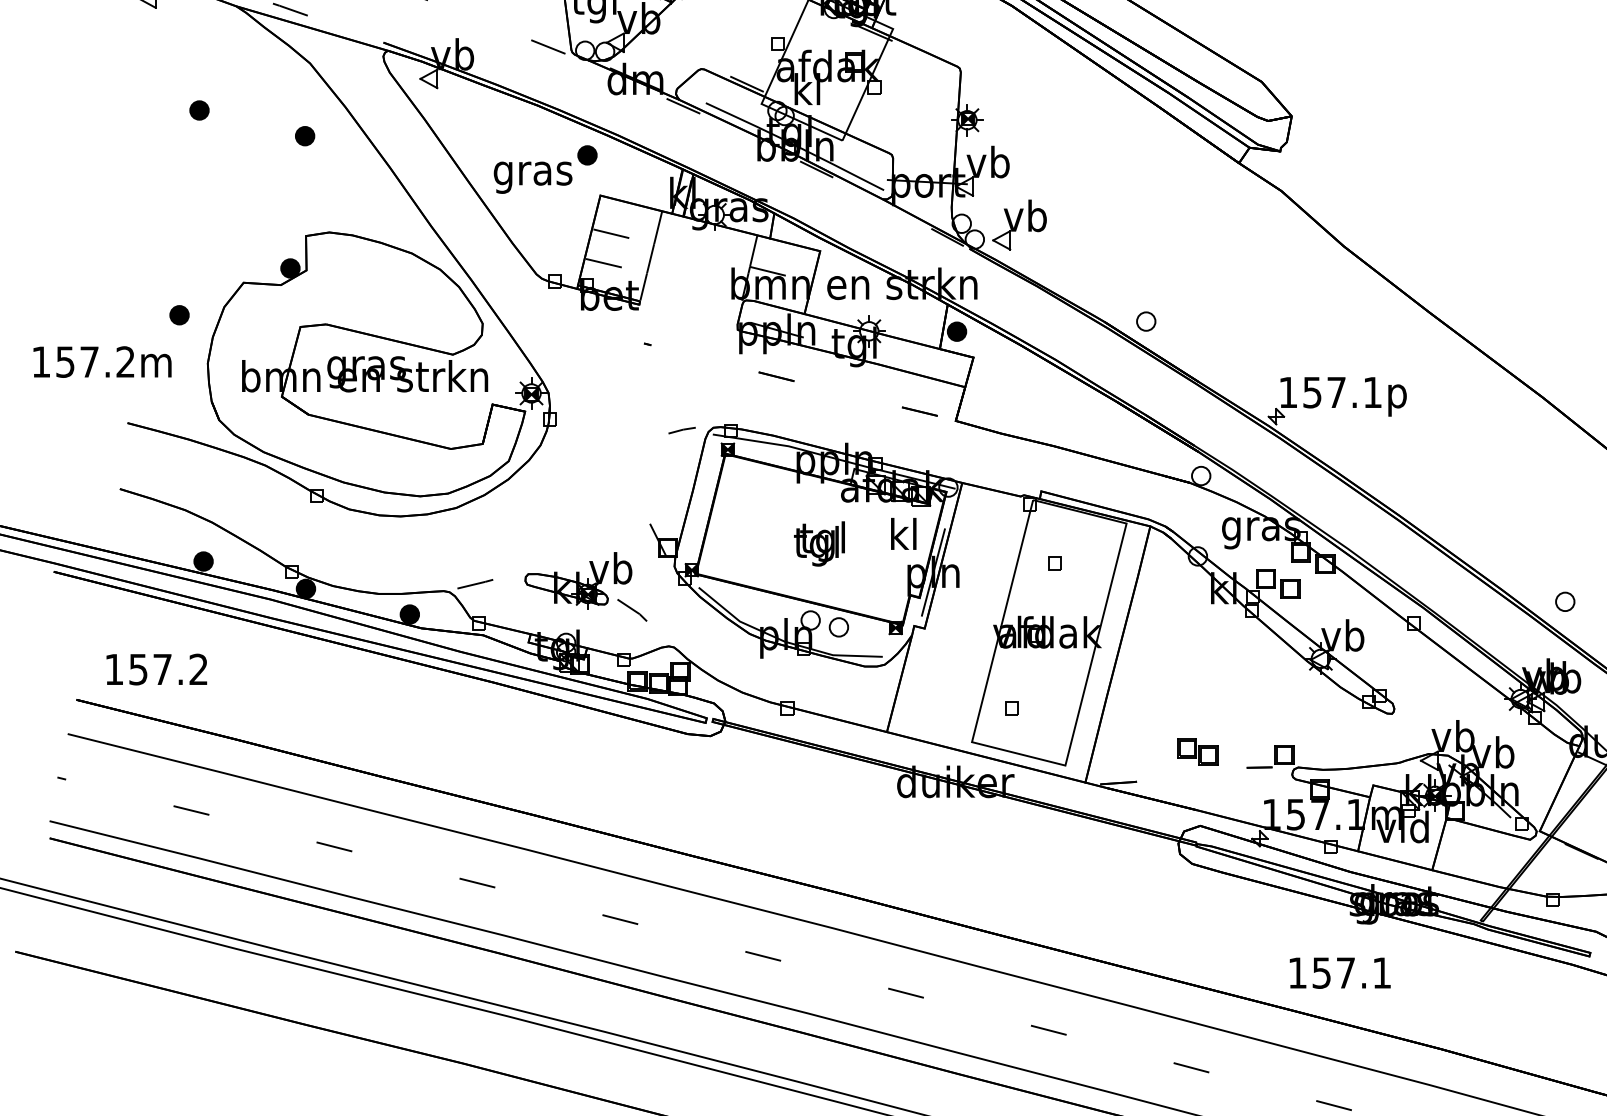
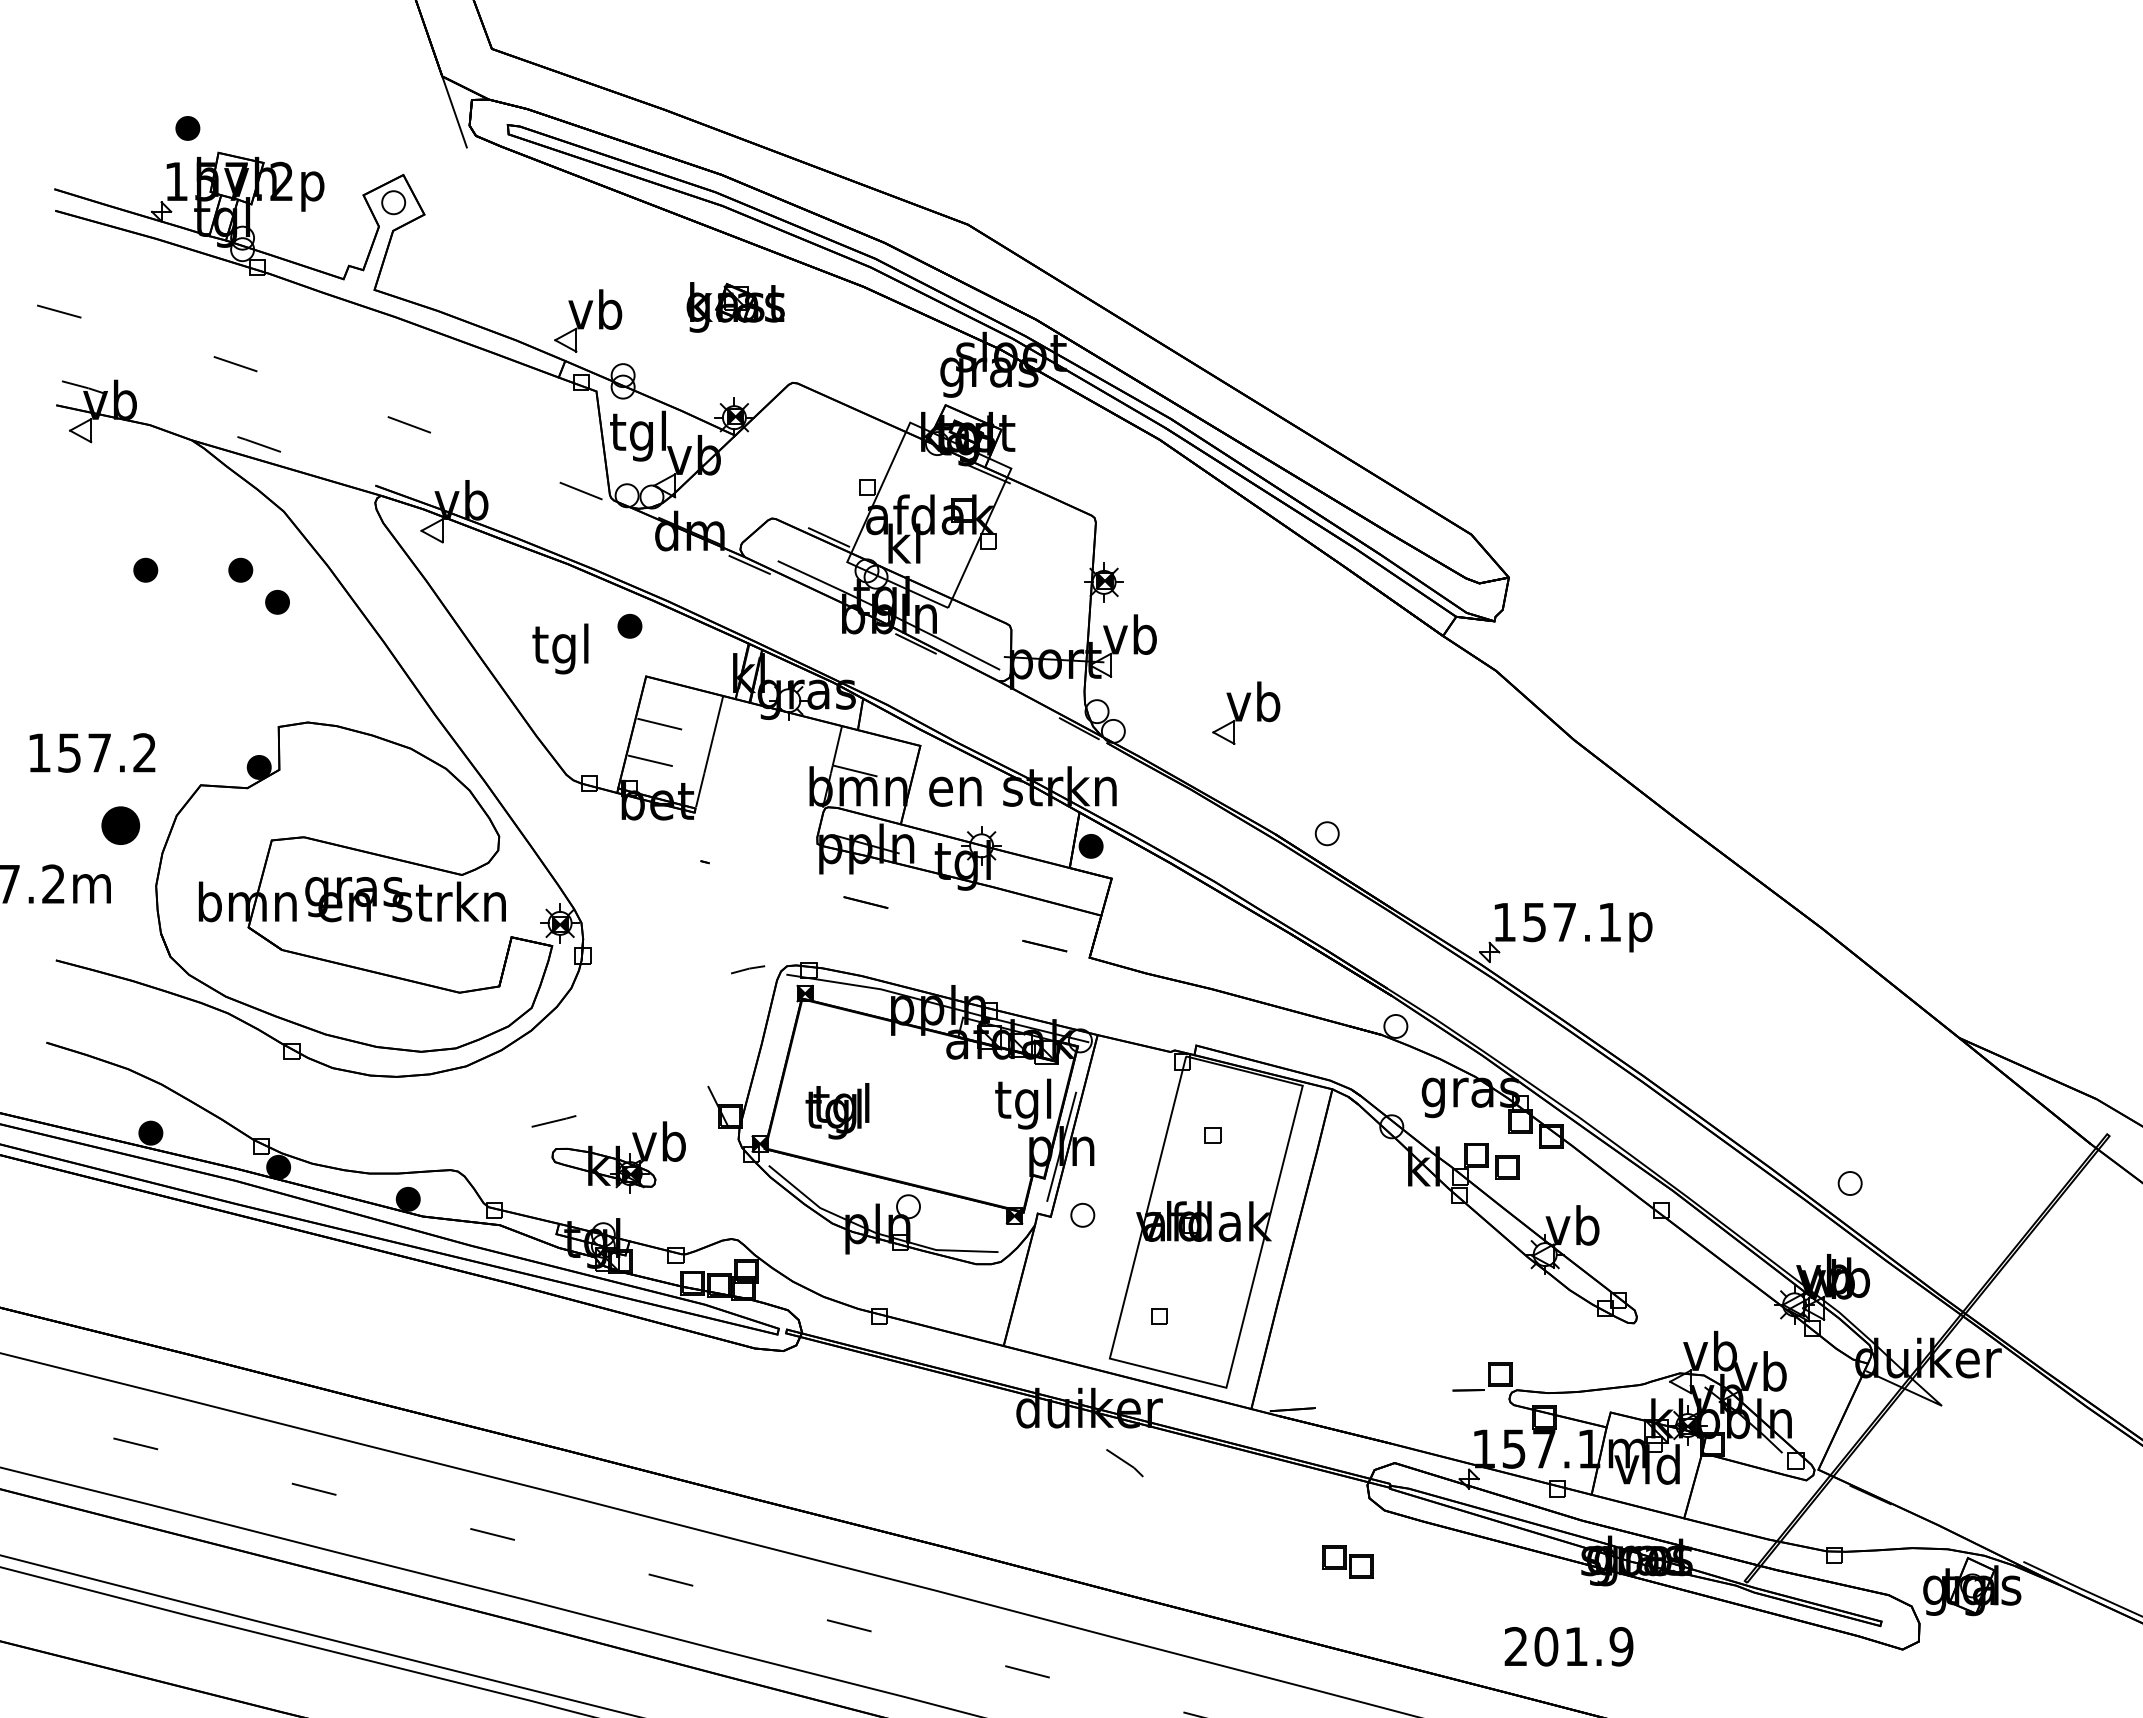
part: (275, 109) -> (240, 569), added
text: (533, 173) -> (562, 648), gras -> tgl
part: (1019, 224) -> (1246, 712), moved
part: (179, 315) -> (120, 825), size x1.6
text: (902, 537) -> (1023, 1103), kl -> tgl
text: (819, 544) -> (837, 1111), moved
line: (474, 584) -> (553, 1121), moved
line: (631, 609) -> (1124, 1462), moved
part: (838, 627) -> (1082, 1215), moved
text: (156, 669) -> (92, 752), moved
part: (1197, 751) -> (1347, 1561), moved
text: (1339, 972) -> (1568, 1646), 157.1 -> 201.9

